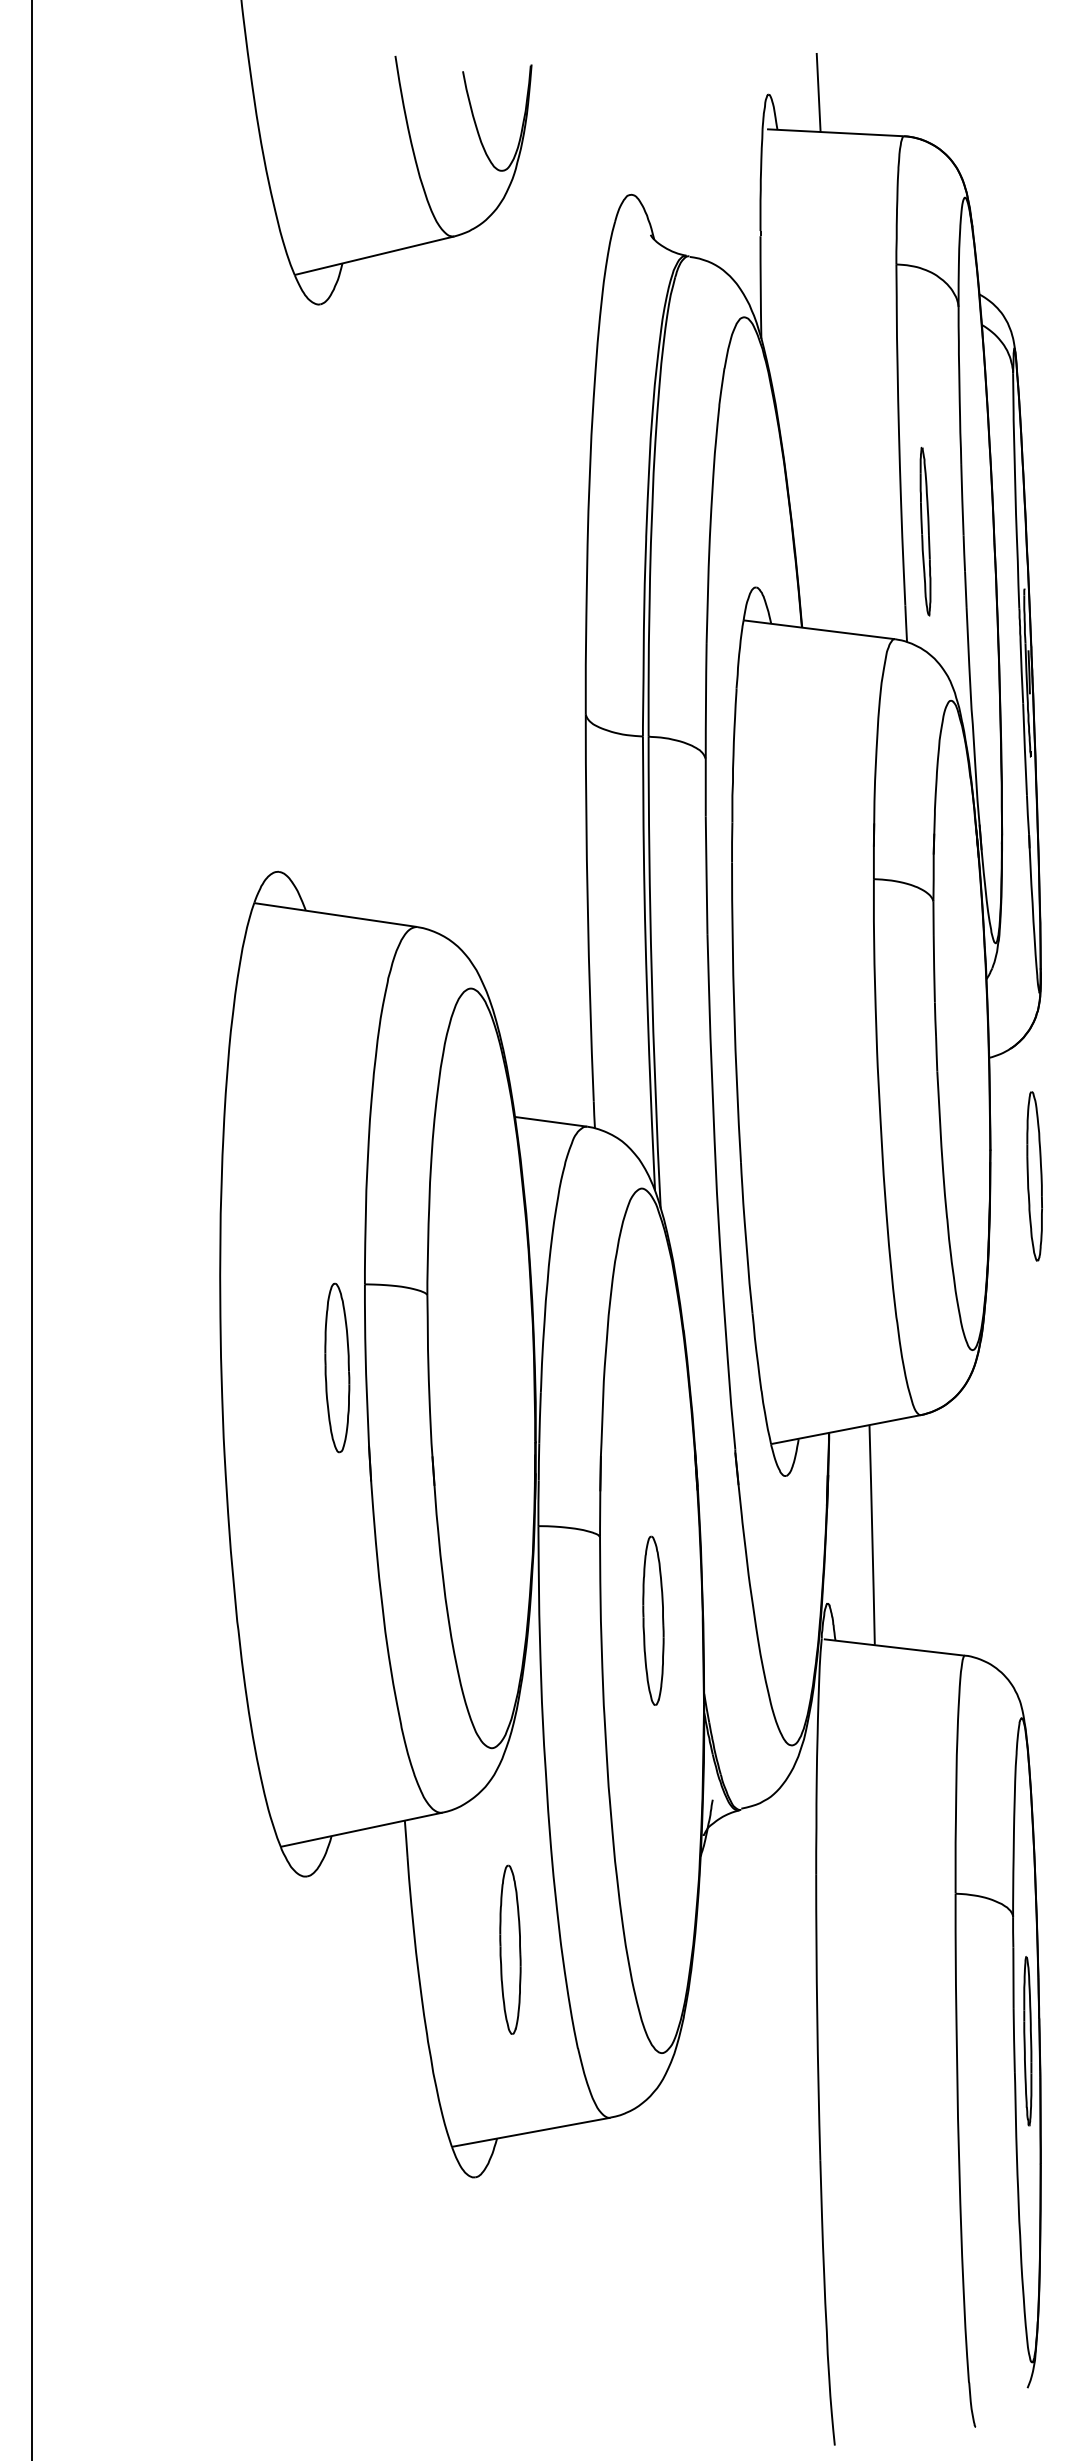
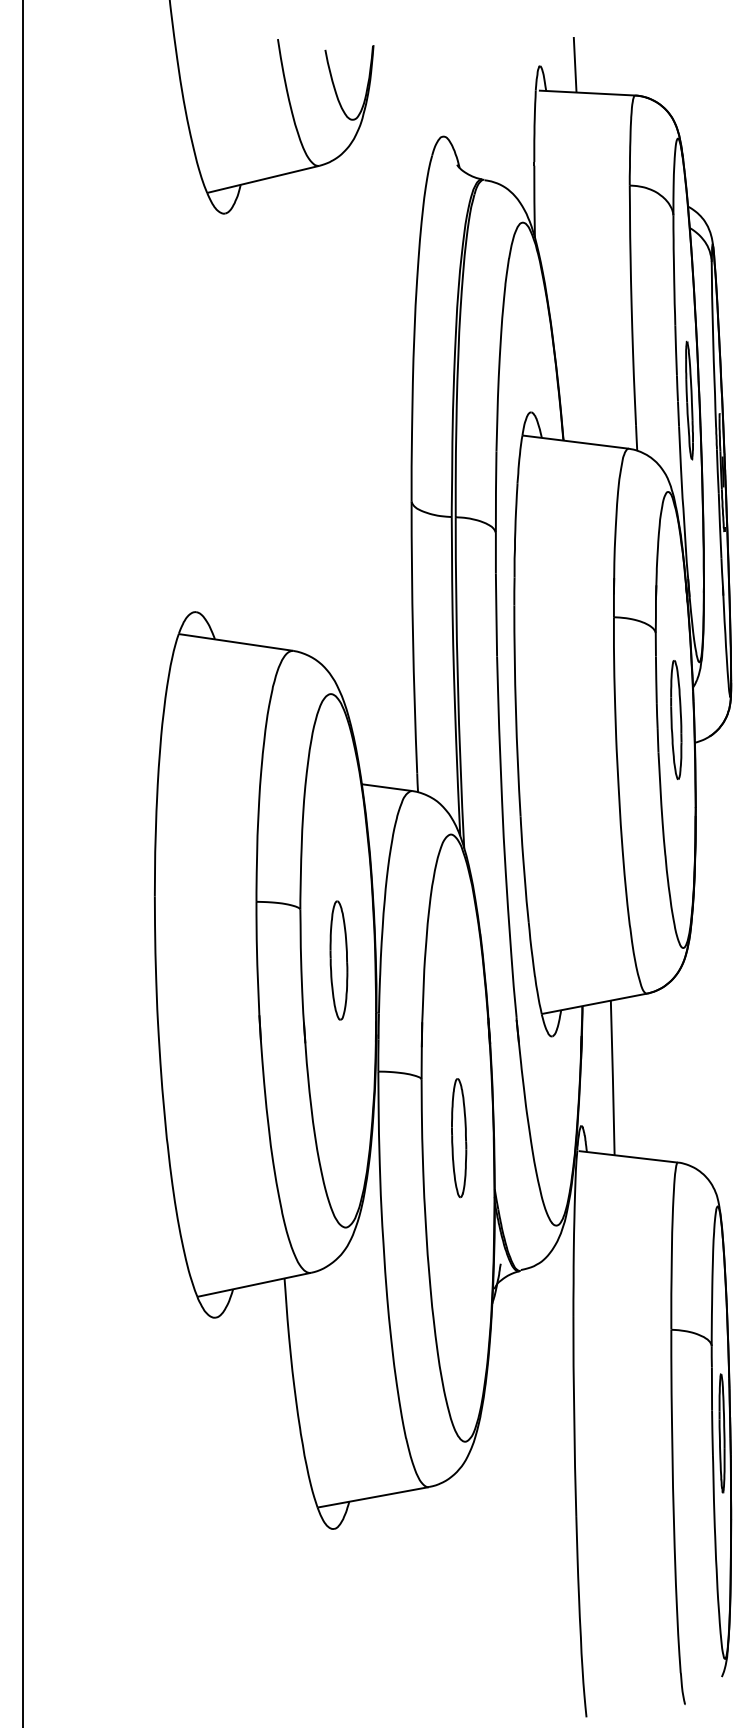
part: (925, 531) -> (689, 400), moved
part: (1034, 1176) -> (676, 720), moved
part: (337, 1367) -> (339, 960), moved
part: (510, 1949) -> (358, 1368), removed

